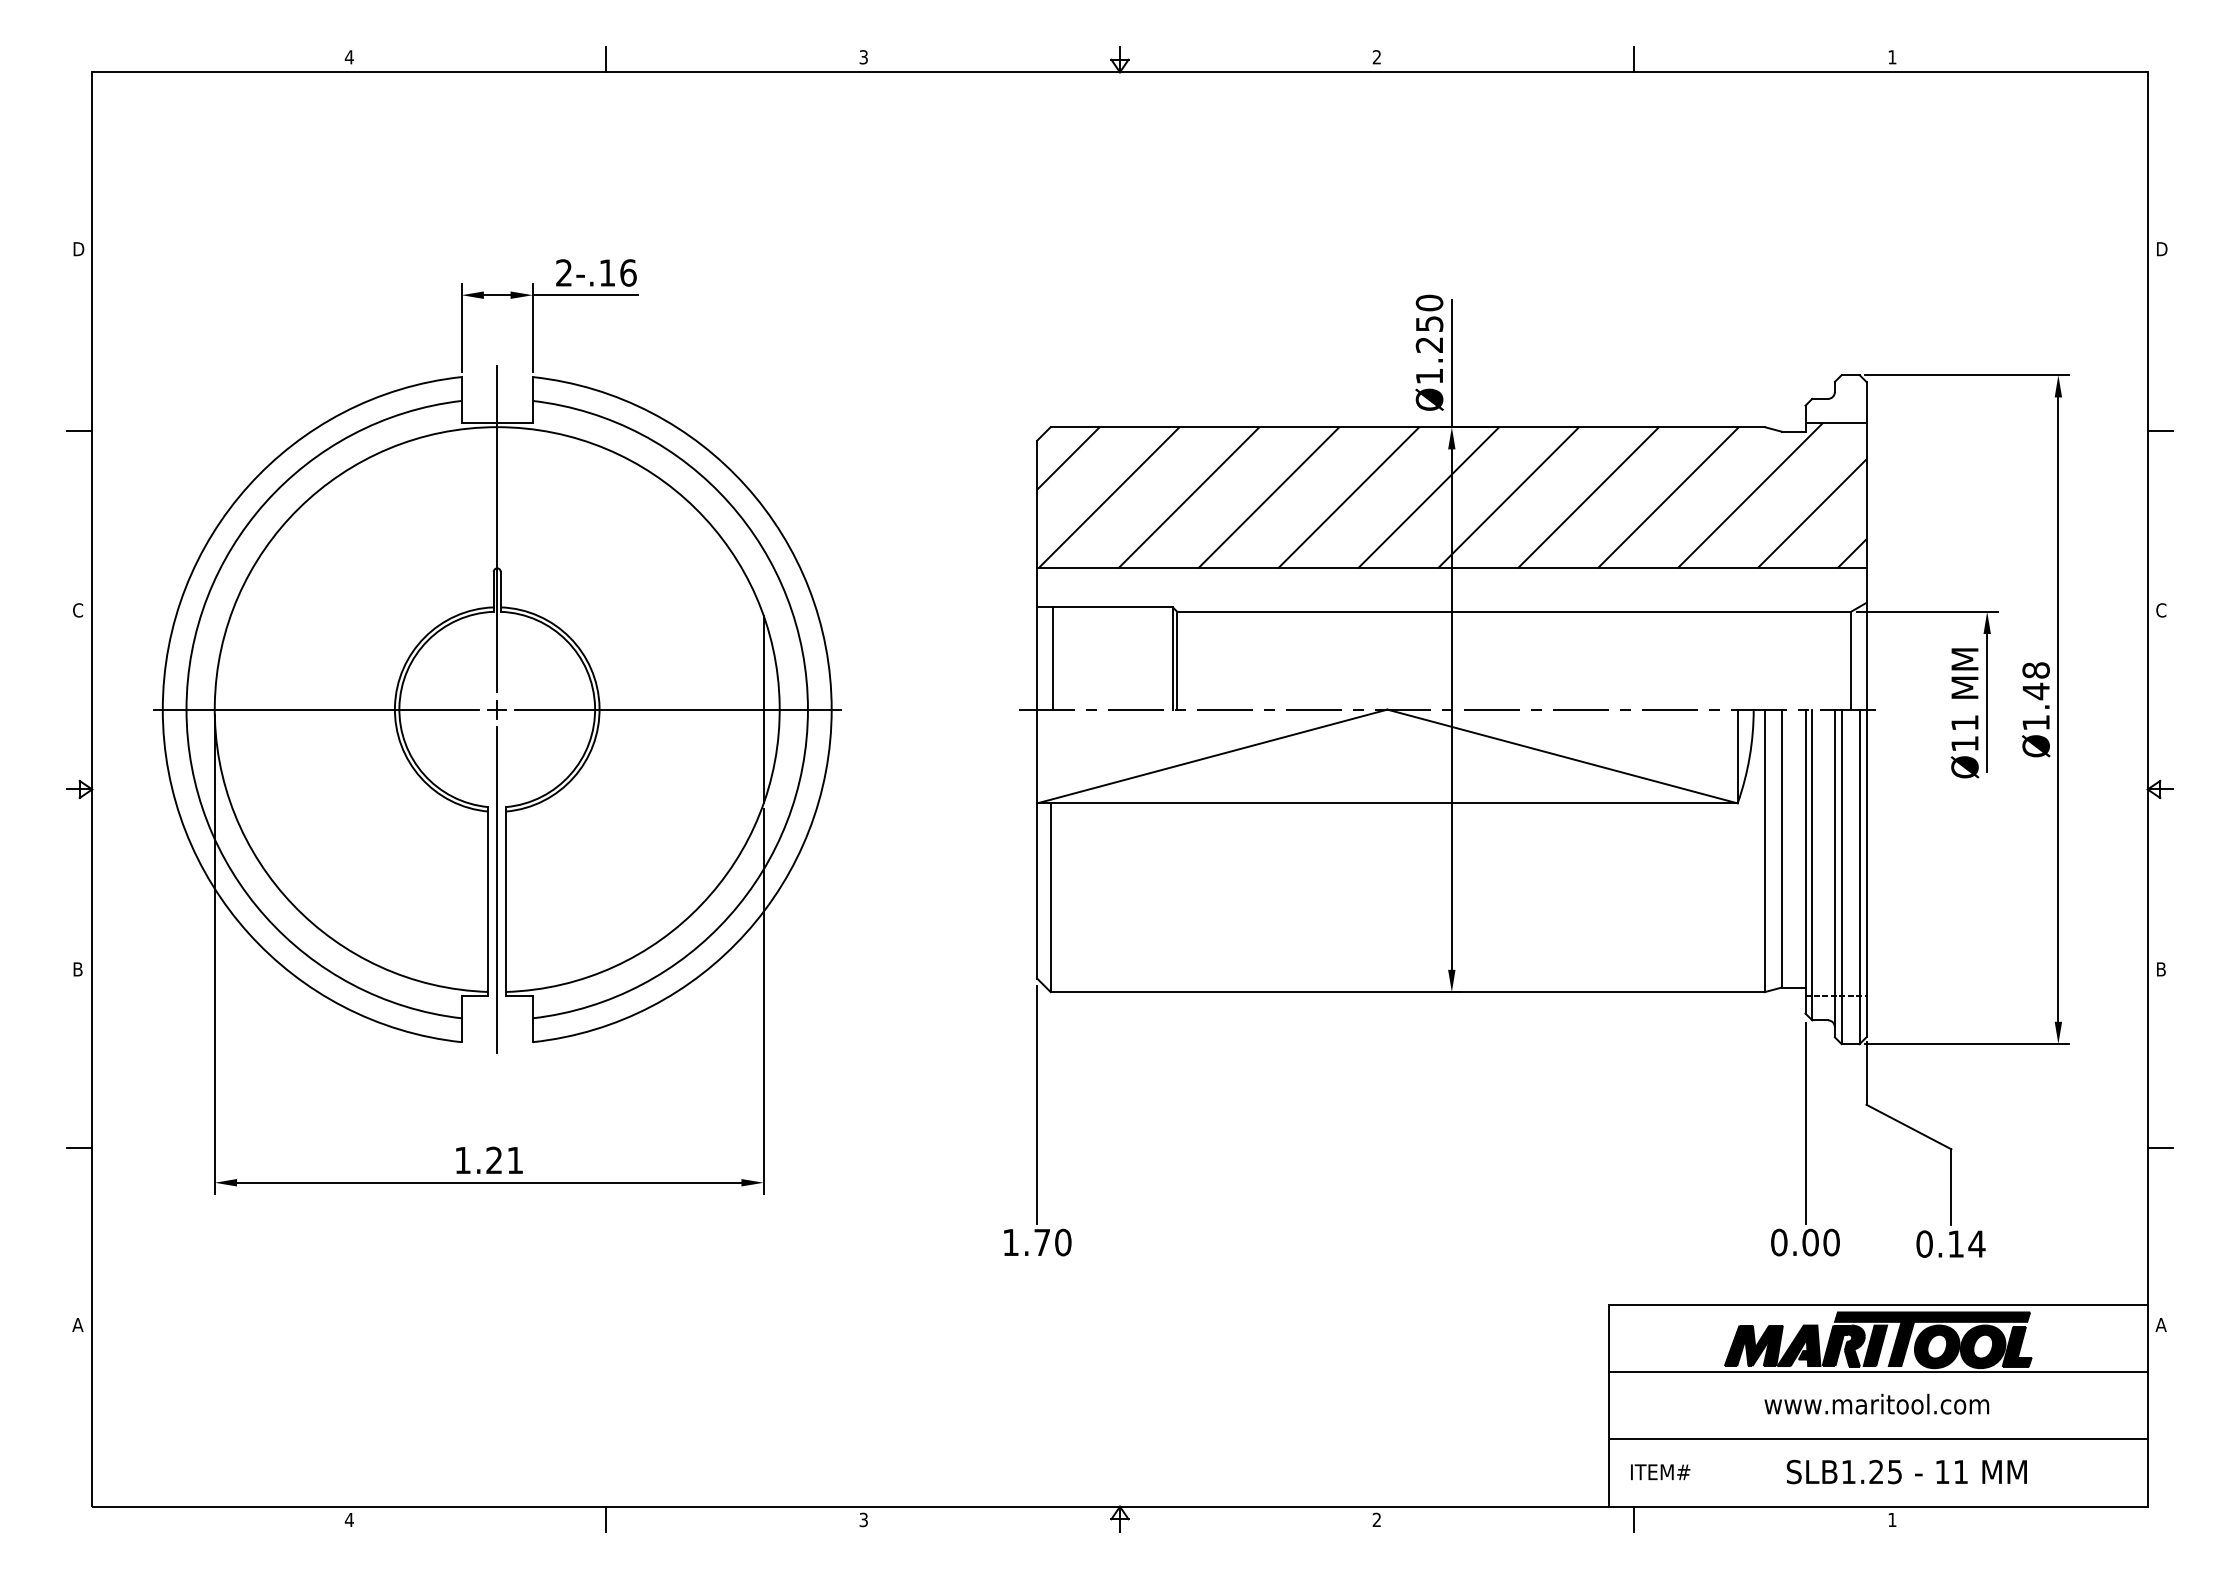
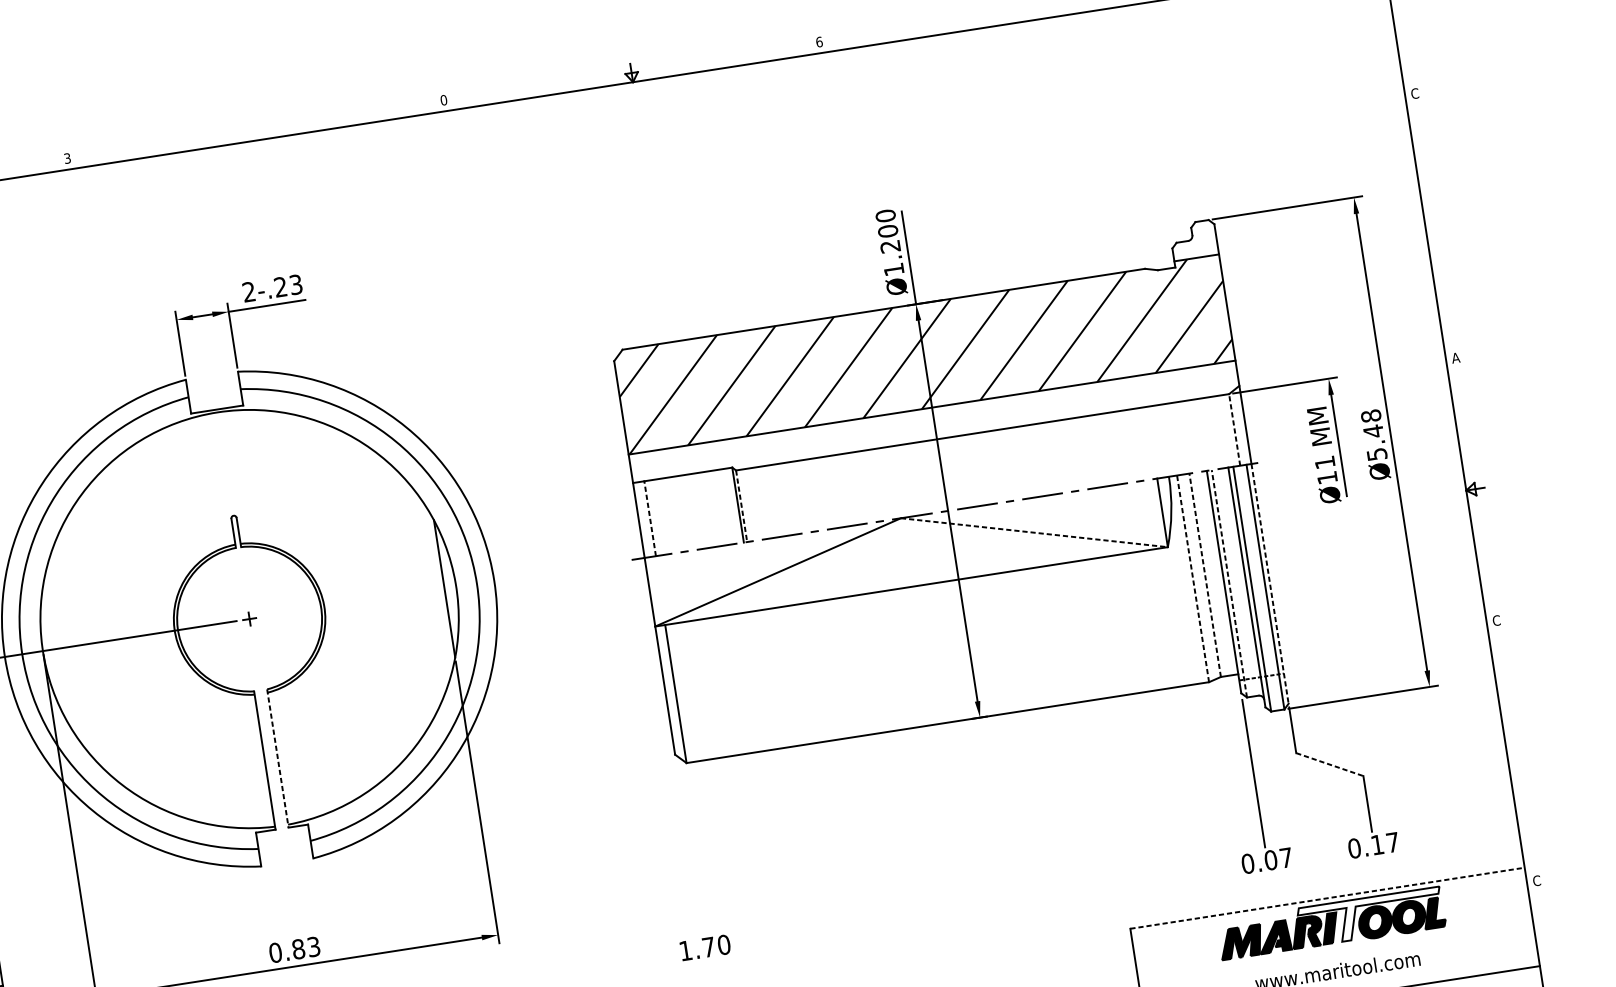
text: (348, 57) -> (66, 158), 4 -> 3
text: (863, 57) -> (443, 100), 3 -> 0
text: (1376, 57) -> (819, 42), 2 -> 6
line: (606, 59) -> (255, 131), removed
line: (1633, 59) -> (1007, 14), removed
text: (2161, 249) -> (1415, 93), D -> C
text: (617, 272) -> (288, 285), 2-.16 -> 2-.23
text: (1429, 323) -> (888, 230), Ø1.250 -> Ø1.200
line: (2159, 430) -> (1434, 226), removed
line: (497, 528) -> (229, 486), removed
text: (2160, 610) -> (1455, 358), C -> A
line: (1052, 657) -> (649, 518), solid -> dashed
line: (1177, 660) -> (741, 506), solid -> dashed
line: (1851, 660) -> (1234, 429), solid -> dashed
line: (677, 709) -> (381, 598), removed
text: (2035, 722) -> (1376, 454), Ø1.48 -> Ø5.48
line: (1563, 756) -> (1035, 532), solid -> dashed
line: (1781, 848) -> (1205, 575), solid -> dashed
line: (1764, 850) -> (1192, 578), solid -> dashed
line: (1812, 864) -> (1229, 583), solid -> dashed
line: (1866, 873) -> (1270, 583), solid -> dashed
line: (497, 889) -> (270, 750), removed
line: (506, 902) -> (278, 759), solid -> dashed
text: (2161, 969) -> (1496, 620), B -> C
line: (1037, 1105) -> (689, 847), removed
line: (1908, 1127) -> (1329, 764), solid -> dashed
line: (2159, 1148) -> (1515, 751), removed
text: (488, 1160) -> (294, 949), 1.21 -> 0.83
text: (1831, 1242) -> (1286, 857), 0.00 -> 0.07
text: (1976, 1243) -> (1392, 842), 0.14 -> 0.17
line: (1878, 1304) -> (1327, 897), solid -> dashed
text: (2160, 1324) -> (1536, 880), A -> C
fill: (1932, 1339) -> (1371, 917), removed
line: (1877, 1372) -> (1334, 947), removed

